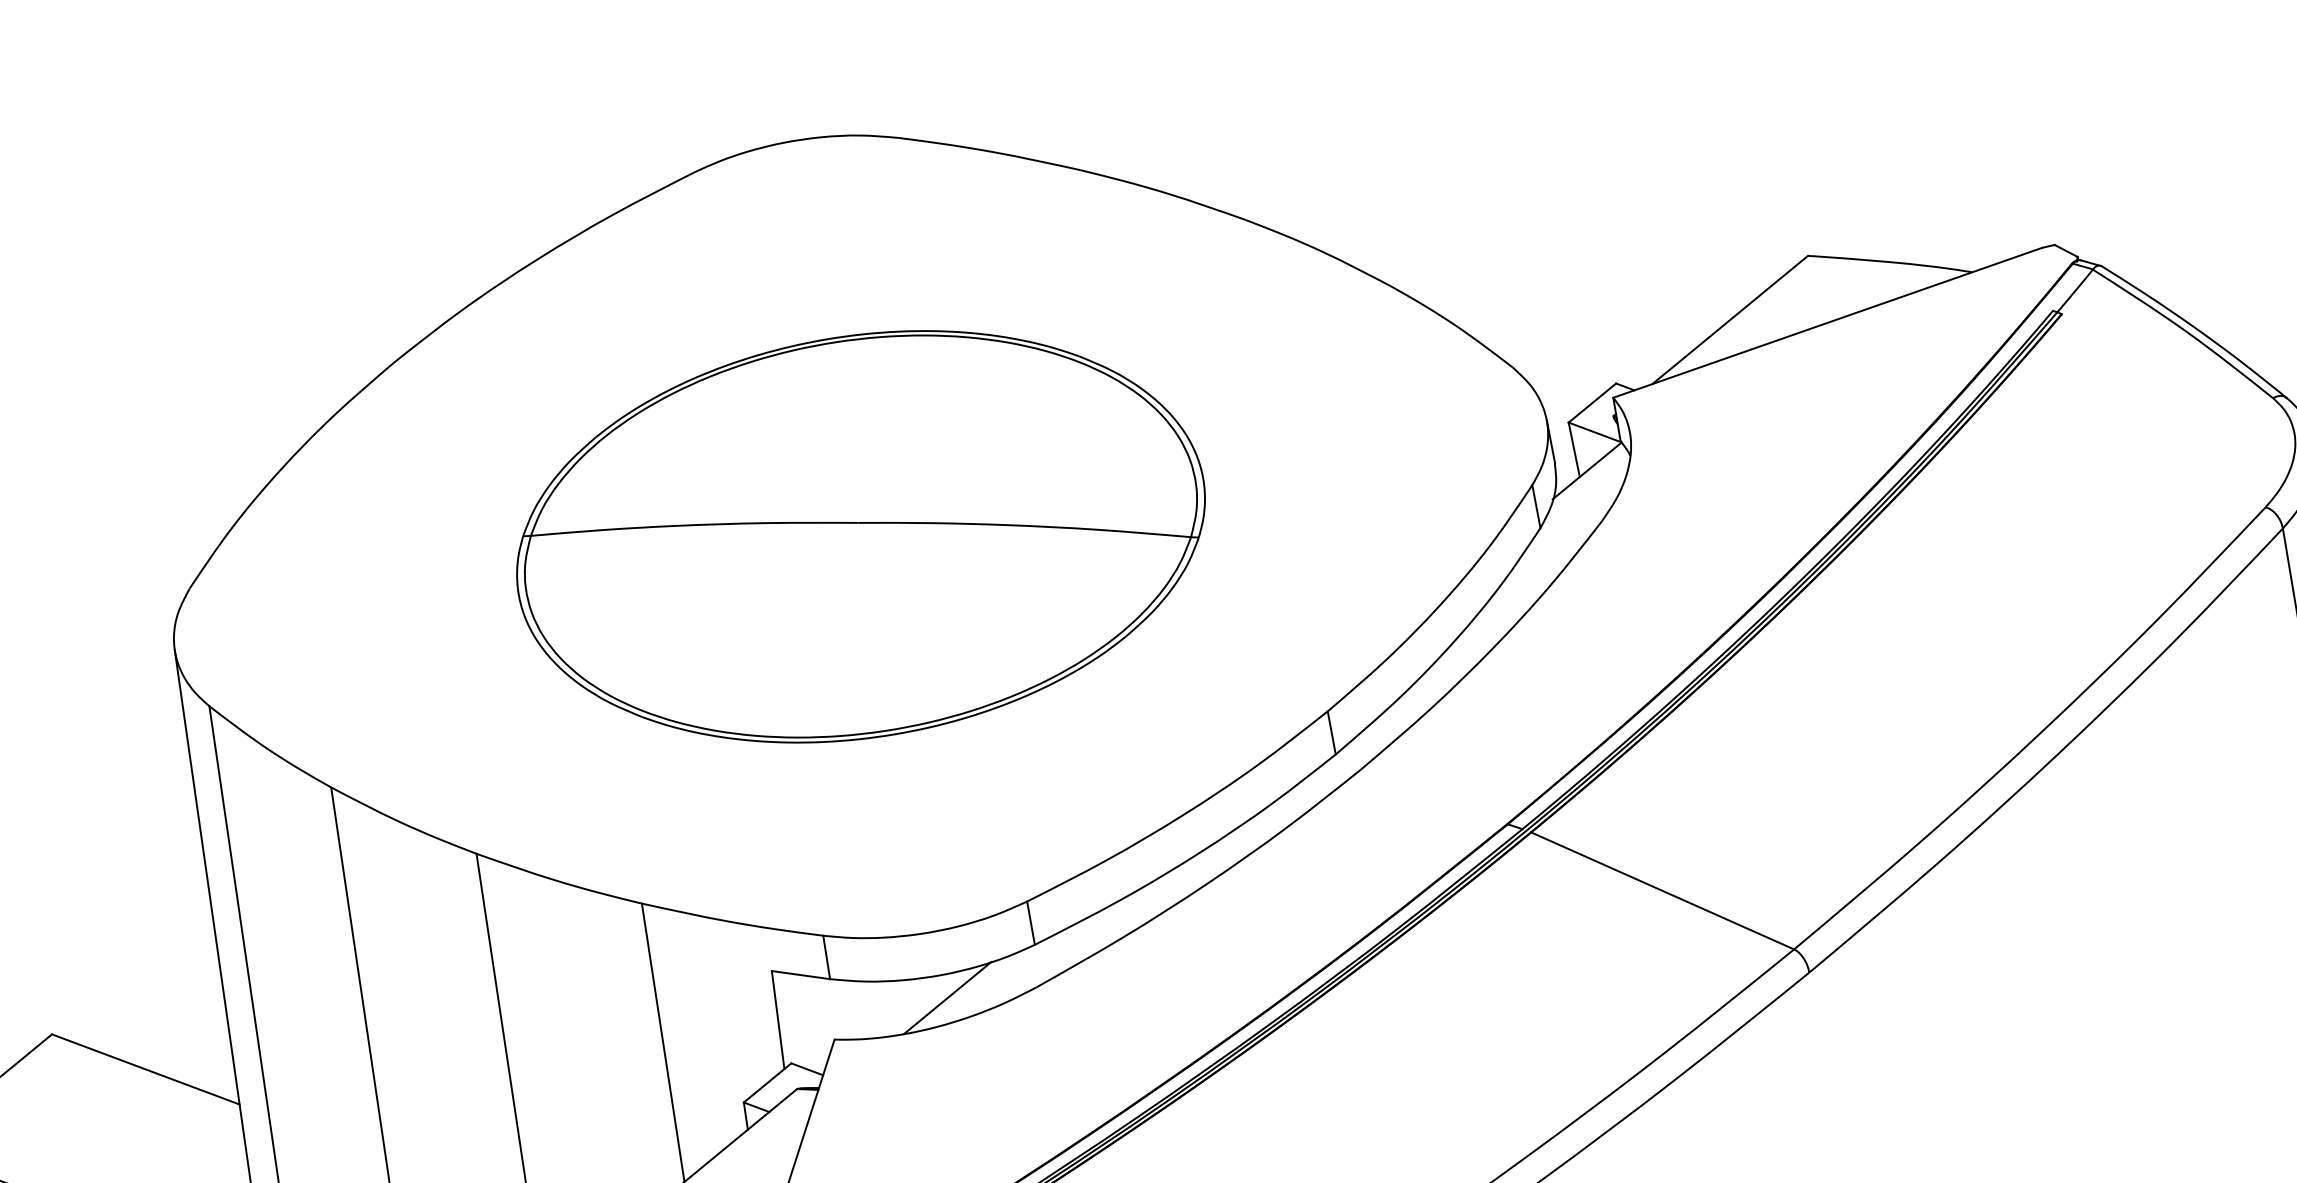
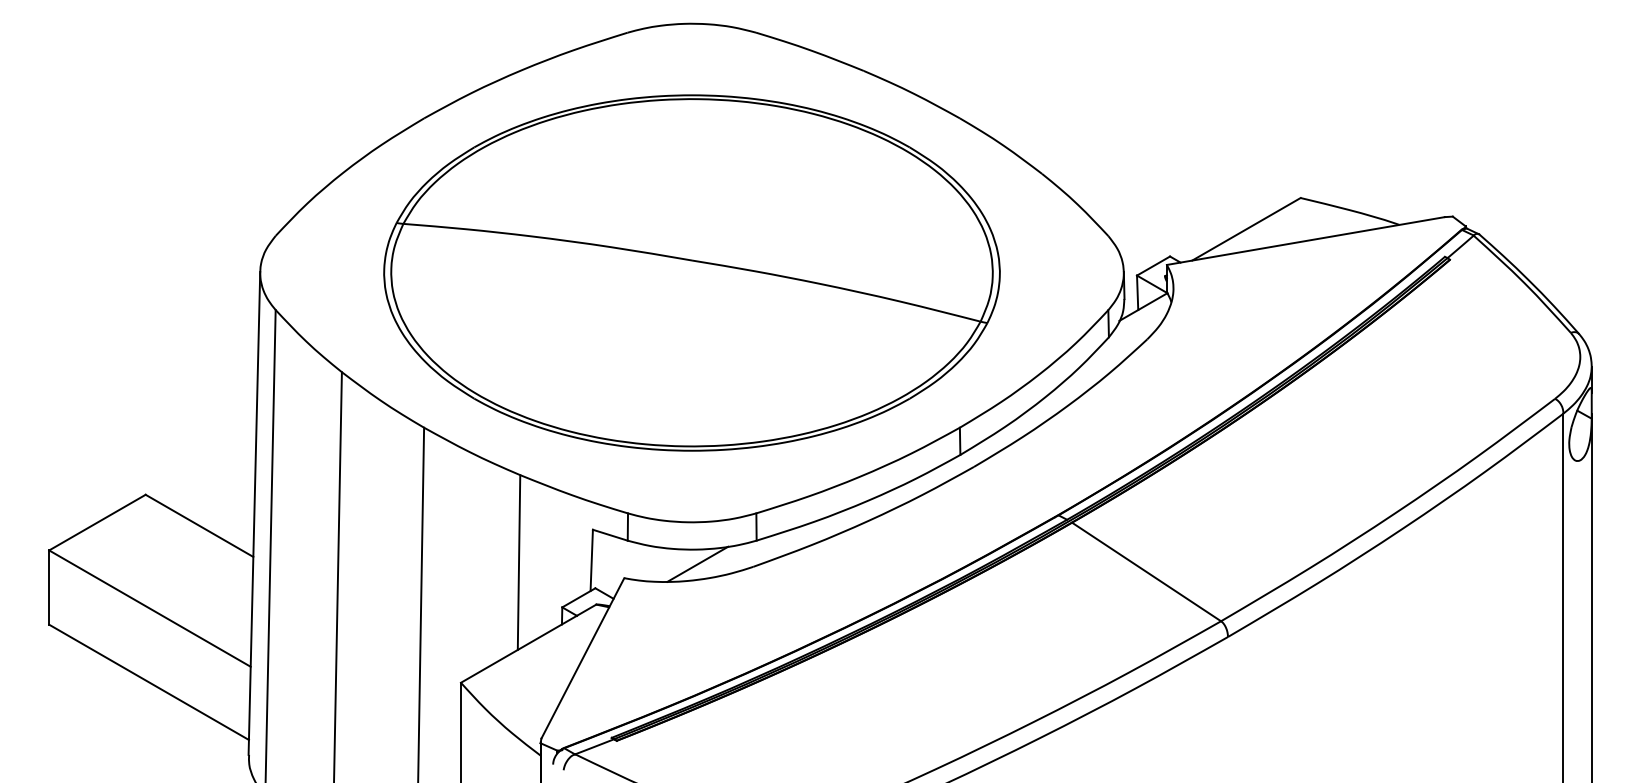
part: (860, 536) -> (691, 272), size x1.43

